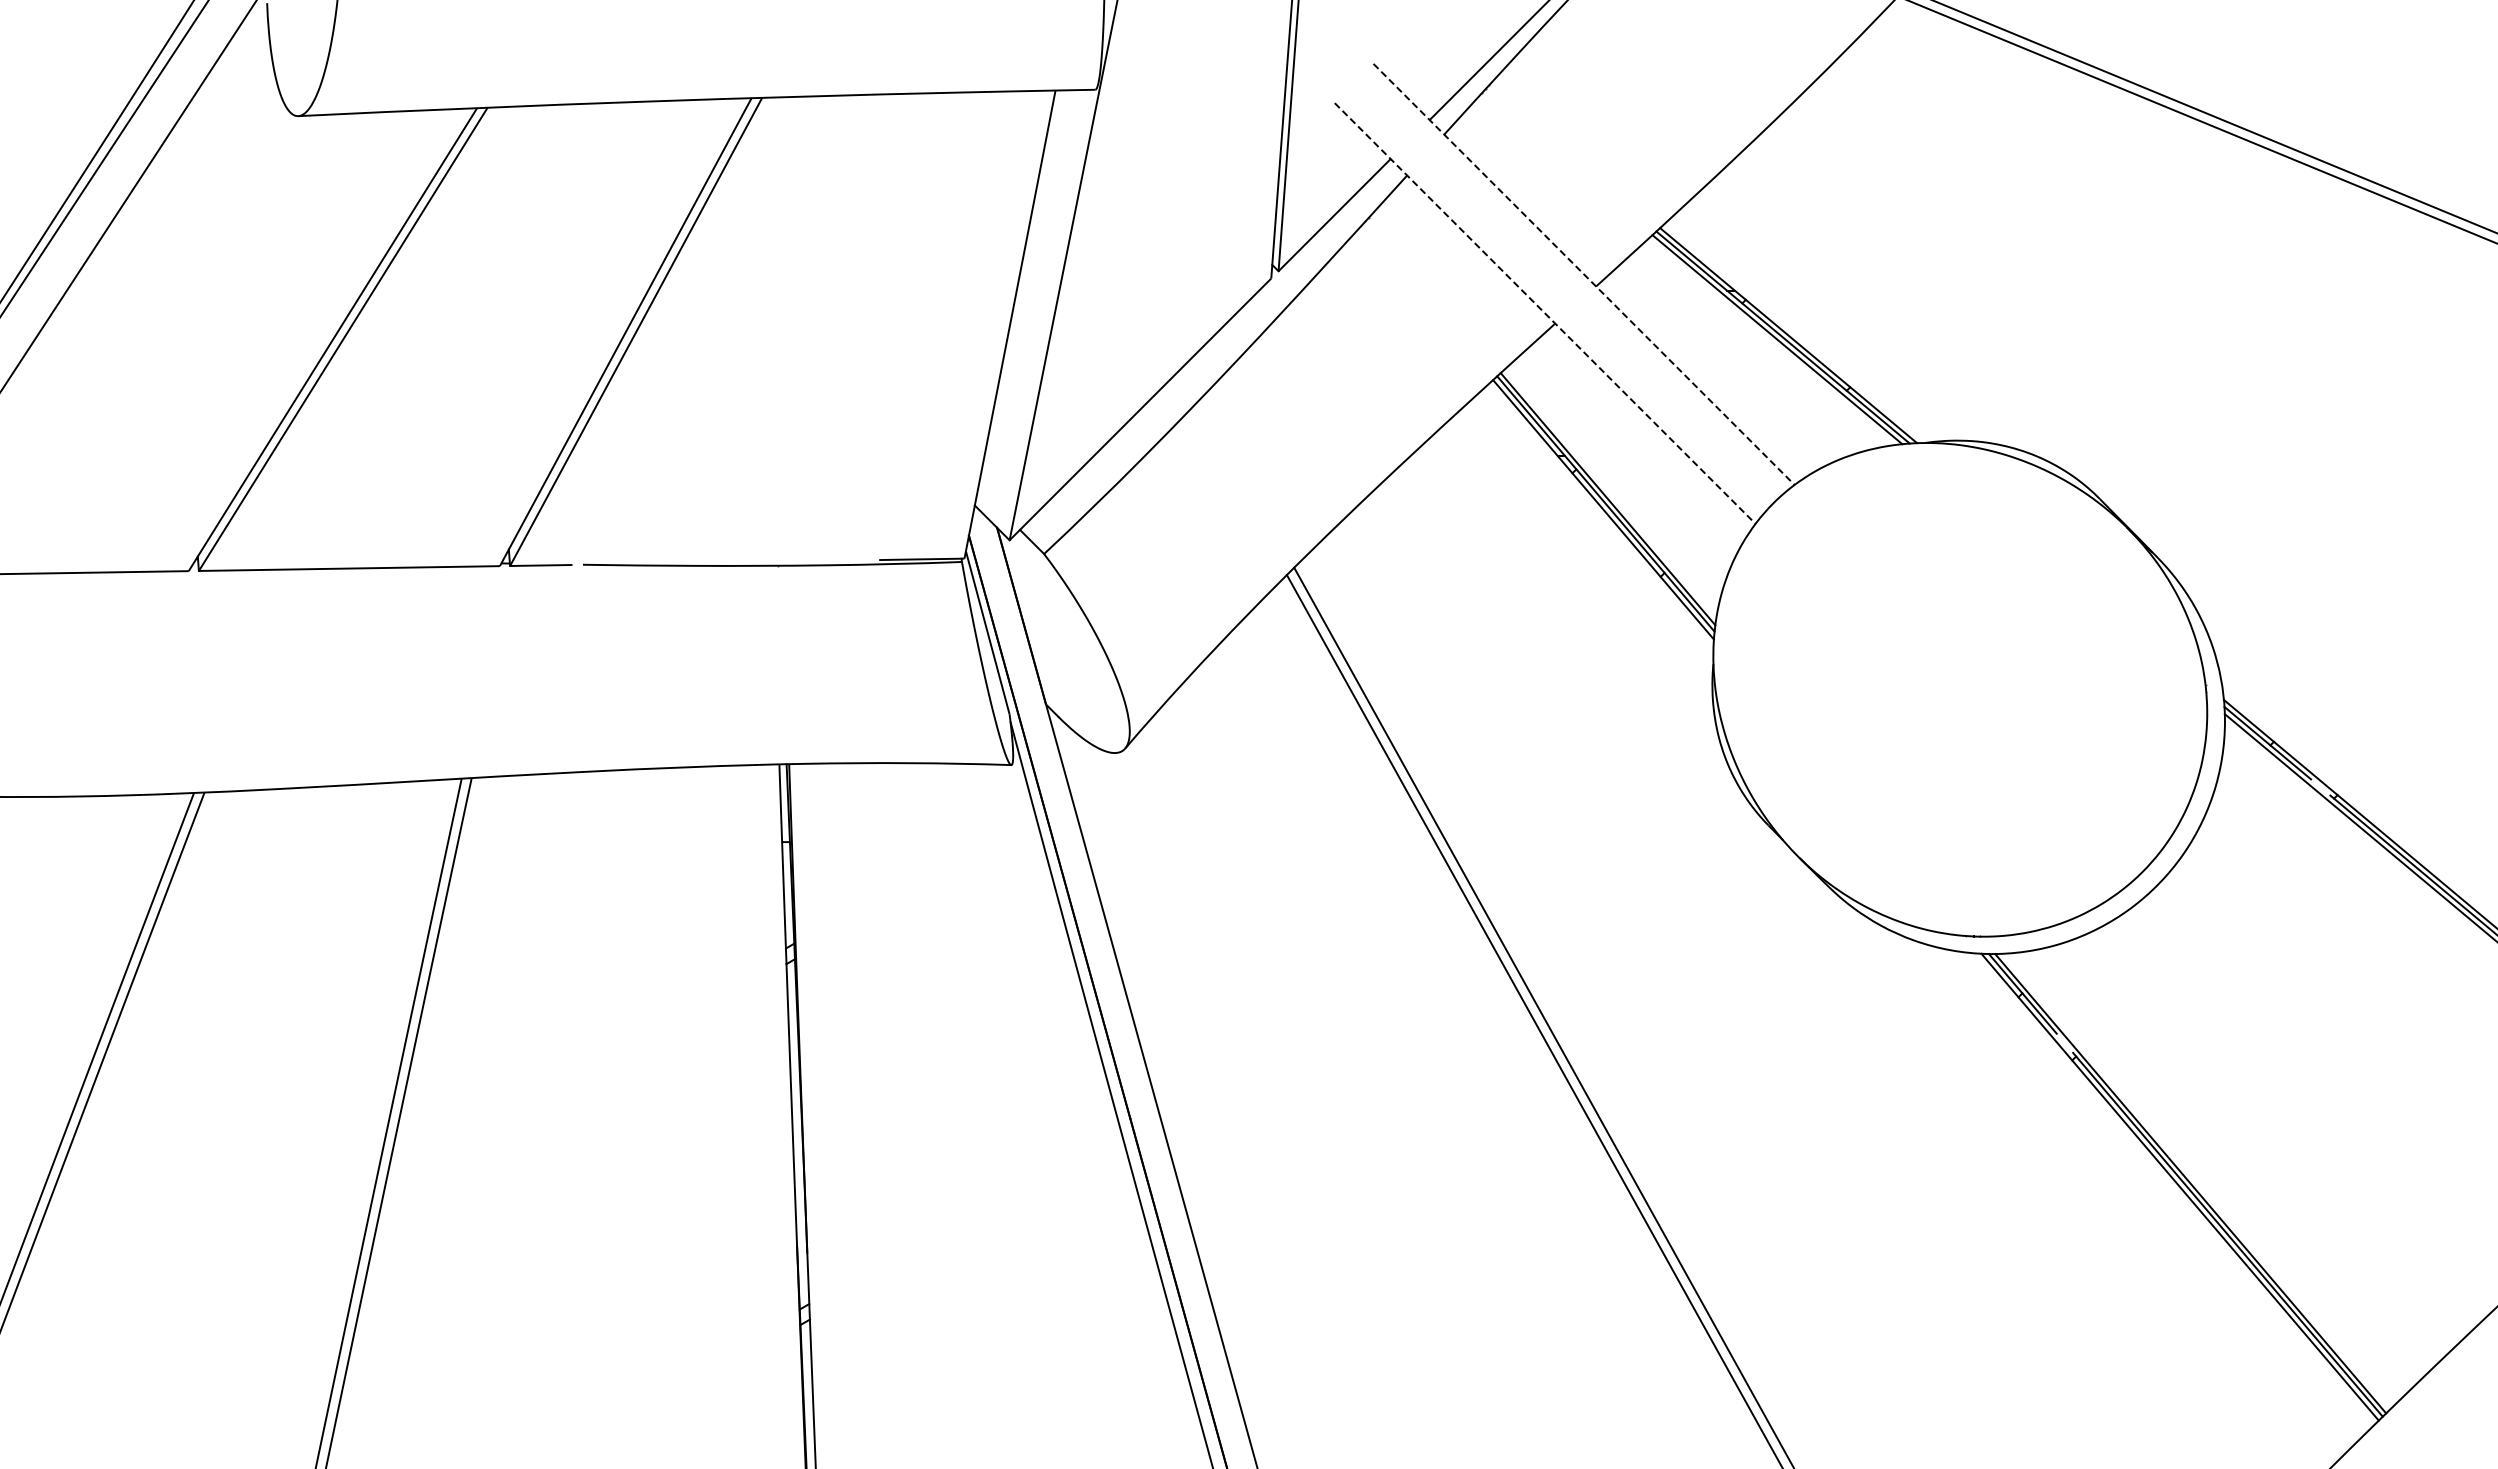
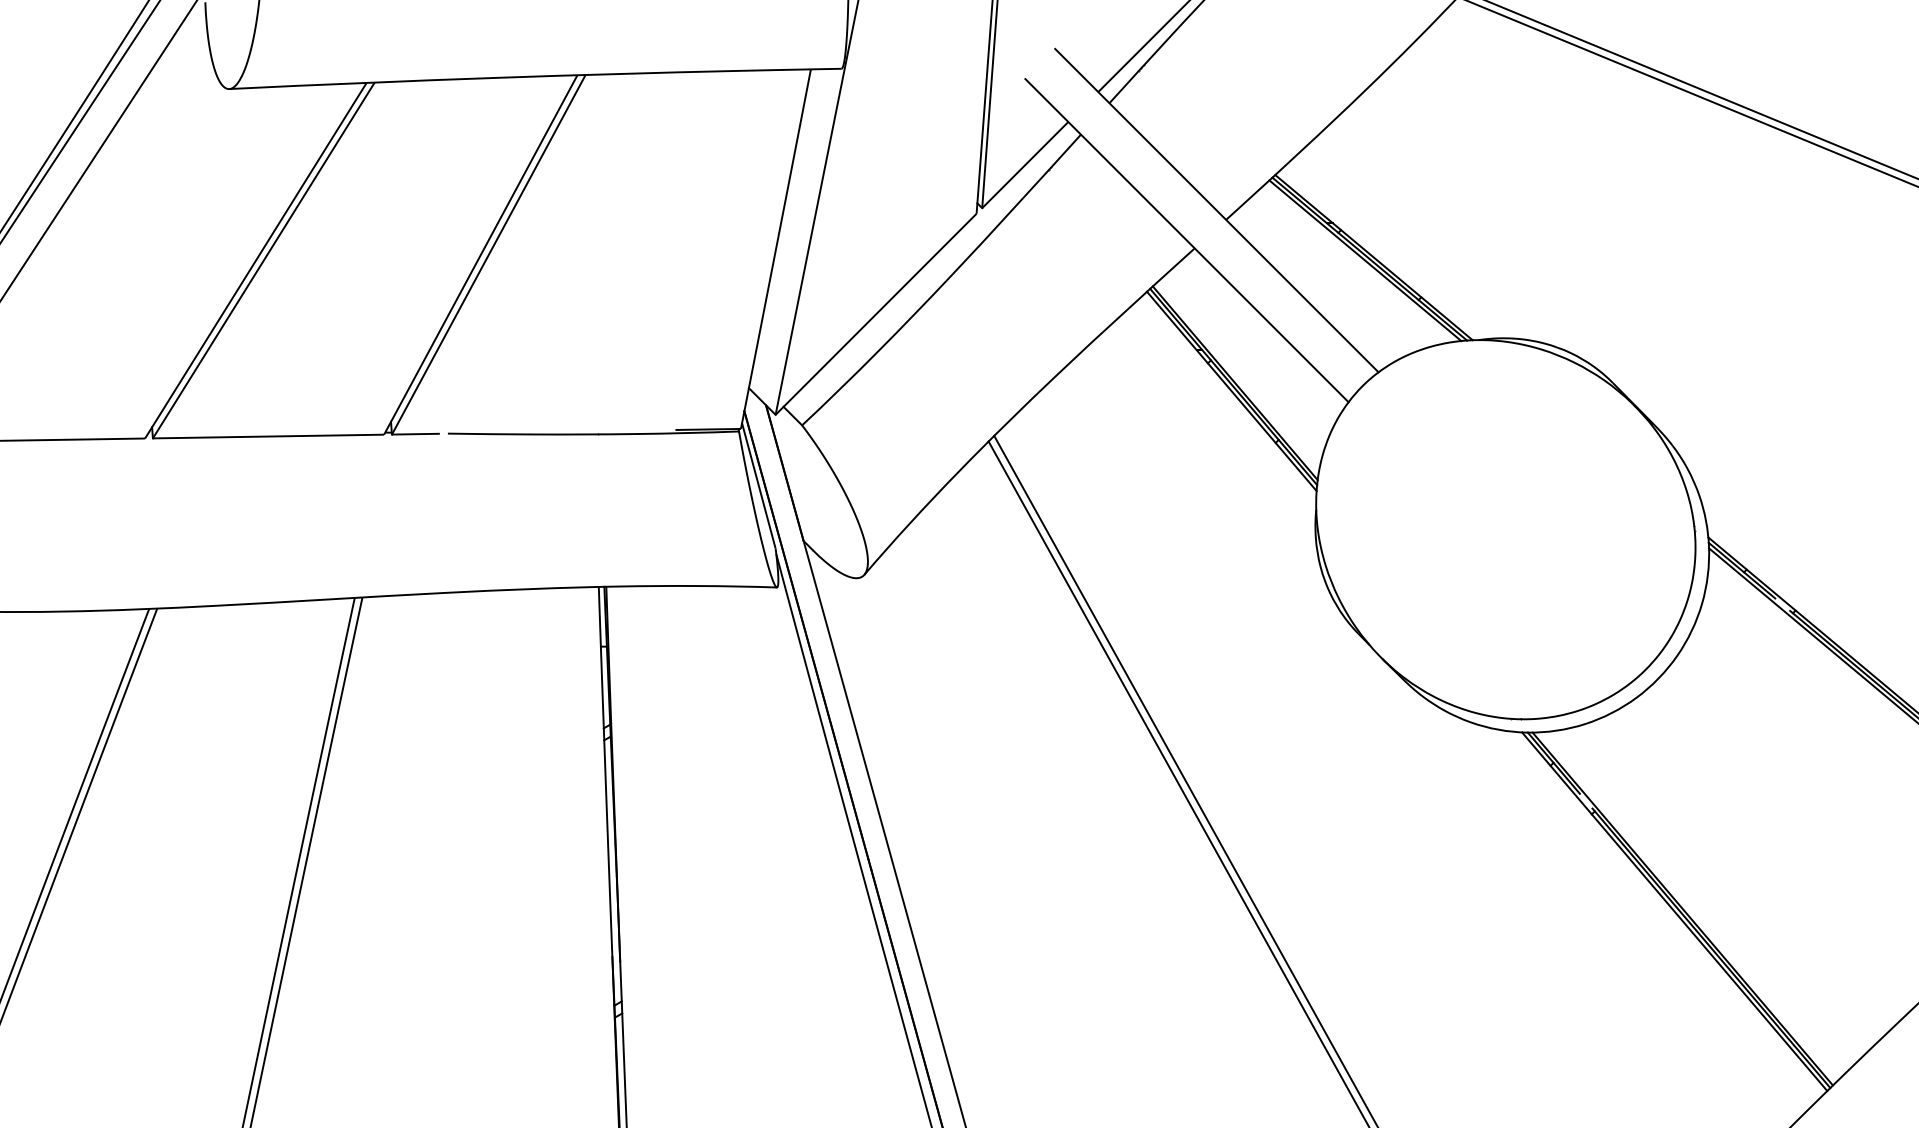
line: (1584, 274) -> (1217, 210), dashed -> solid
line: (1545, 313) -> (1187, 240), dashed -> solid

